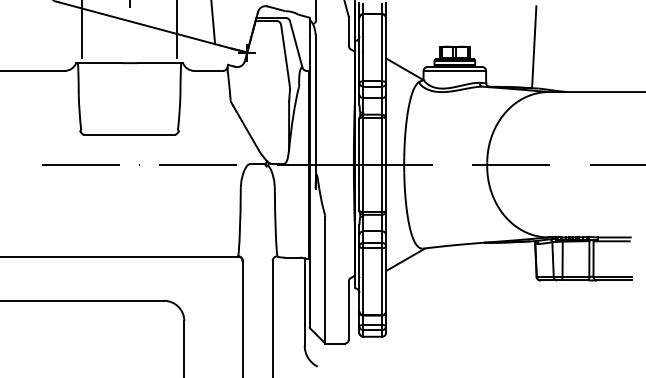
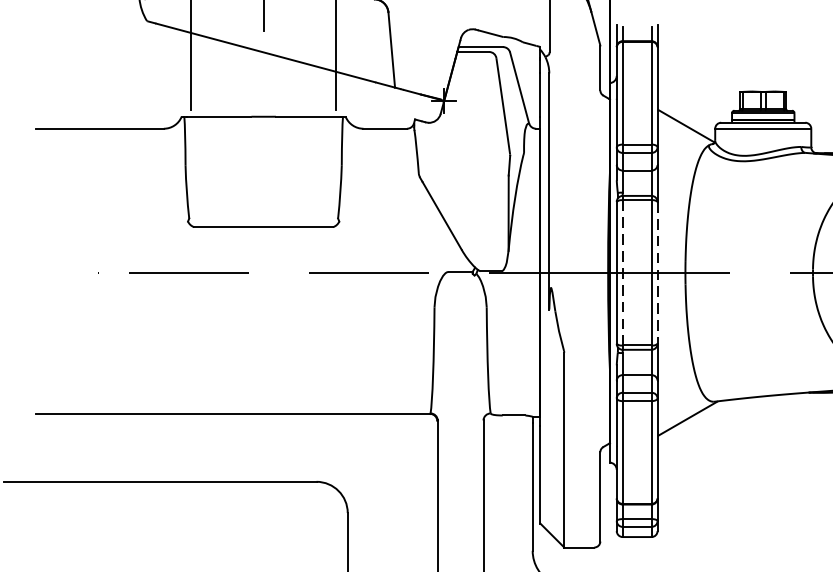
line: (363, 165) -> (622, 273), solid -> dashed
line: (386, 165) -> (658, 273), solid -> dashed

